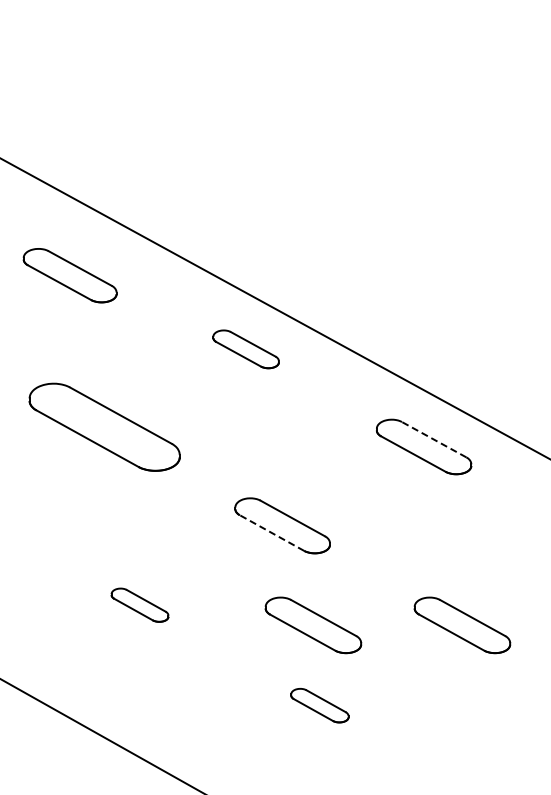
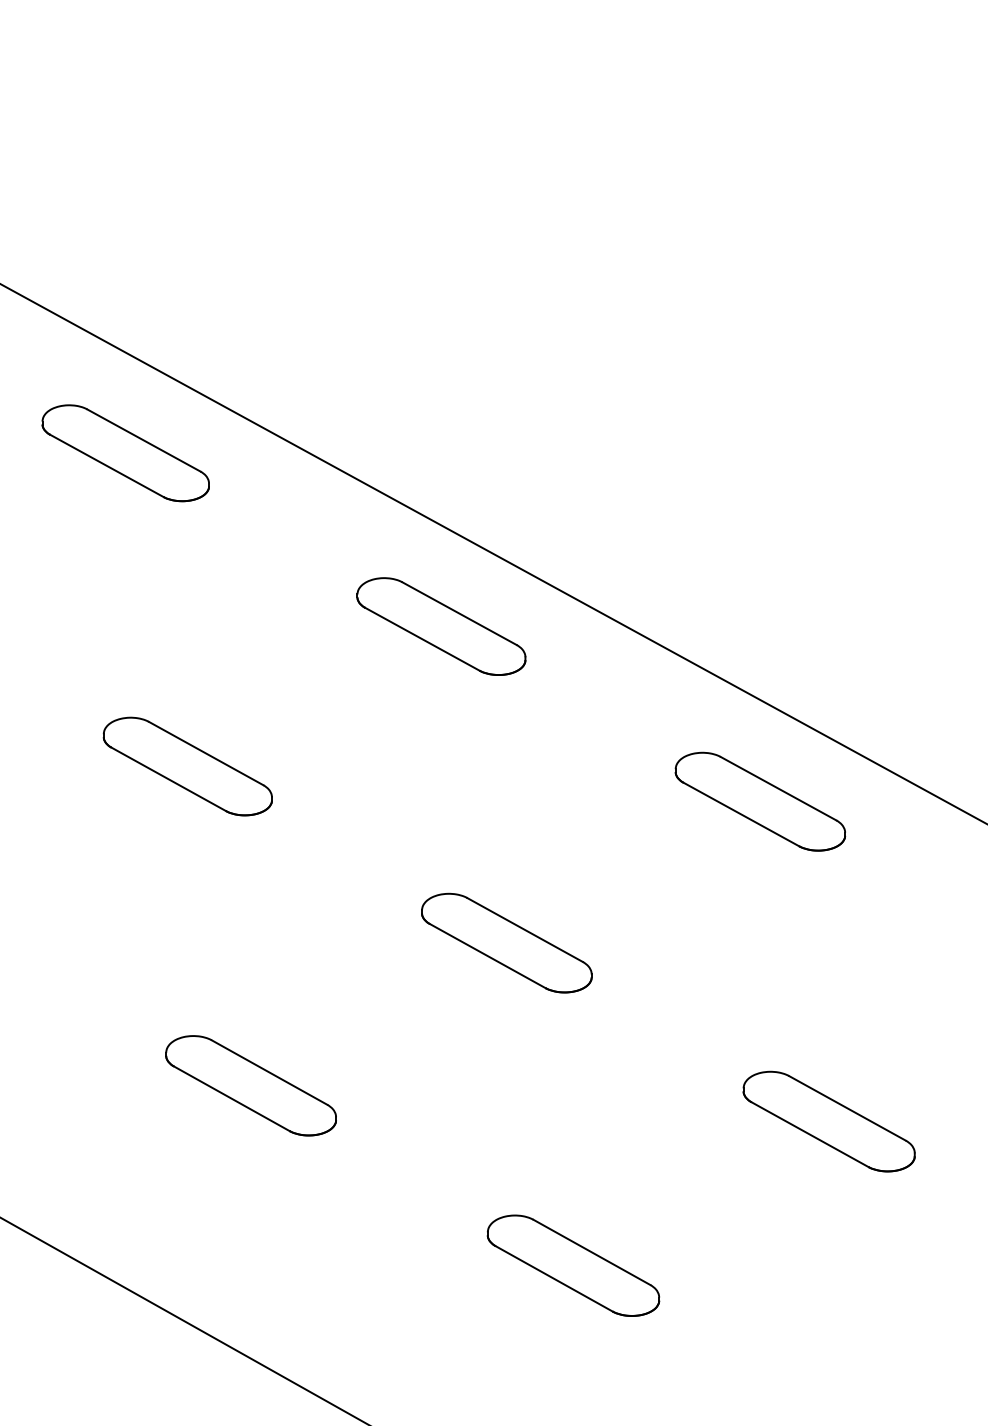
part: (69, 275) -> (124, 452), moved
part: (245, 349) -> (440, 626), size x1.43
part: (104, 427) -> (187, 766), size x0.62
line: (434, 439) -> (779, 788), dashed -> solid
line: (272, 533) -> (488, 956), dashed -> solid
part: (139, 604) -> (250, 1084), size x1.67
part: (313, 625) -> (562, 1121), removed
part: (319, 705) -> (572, 1265), size x1.67

